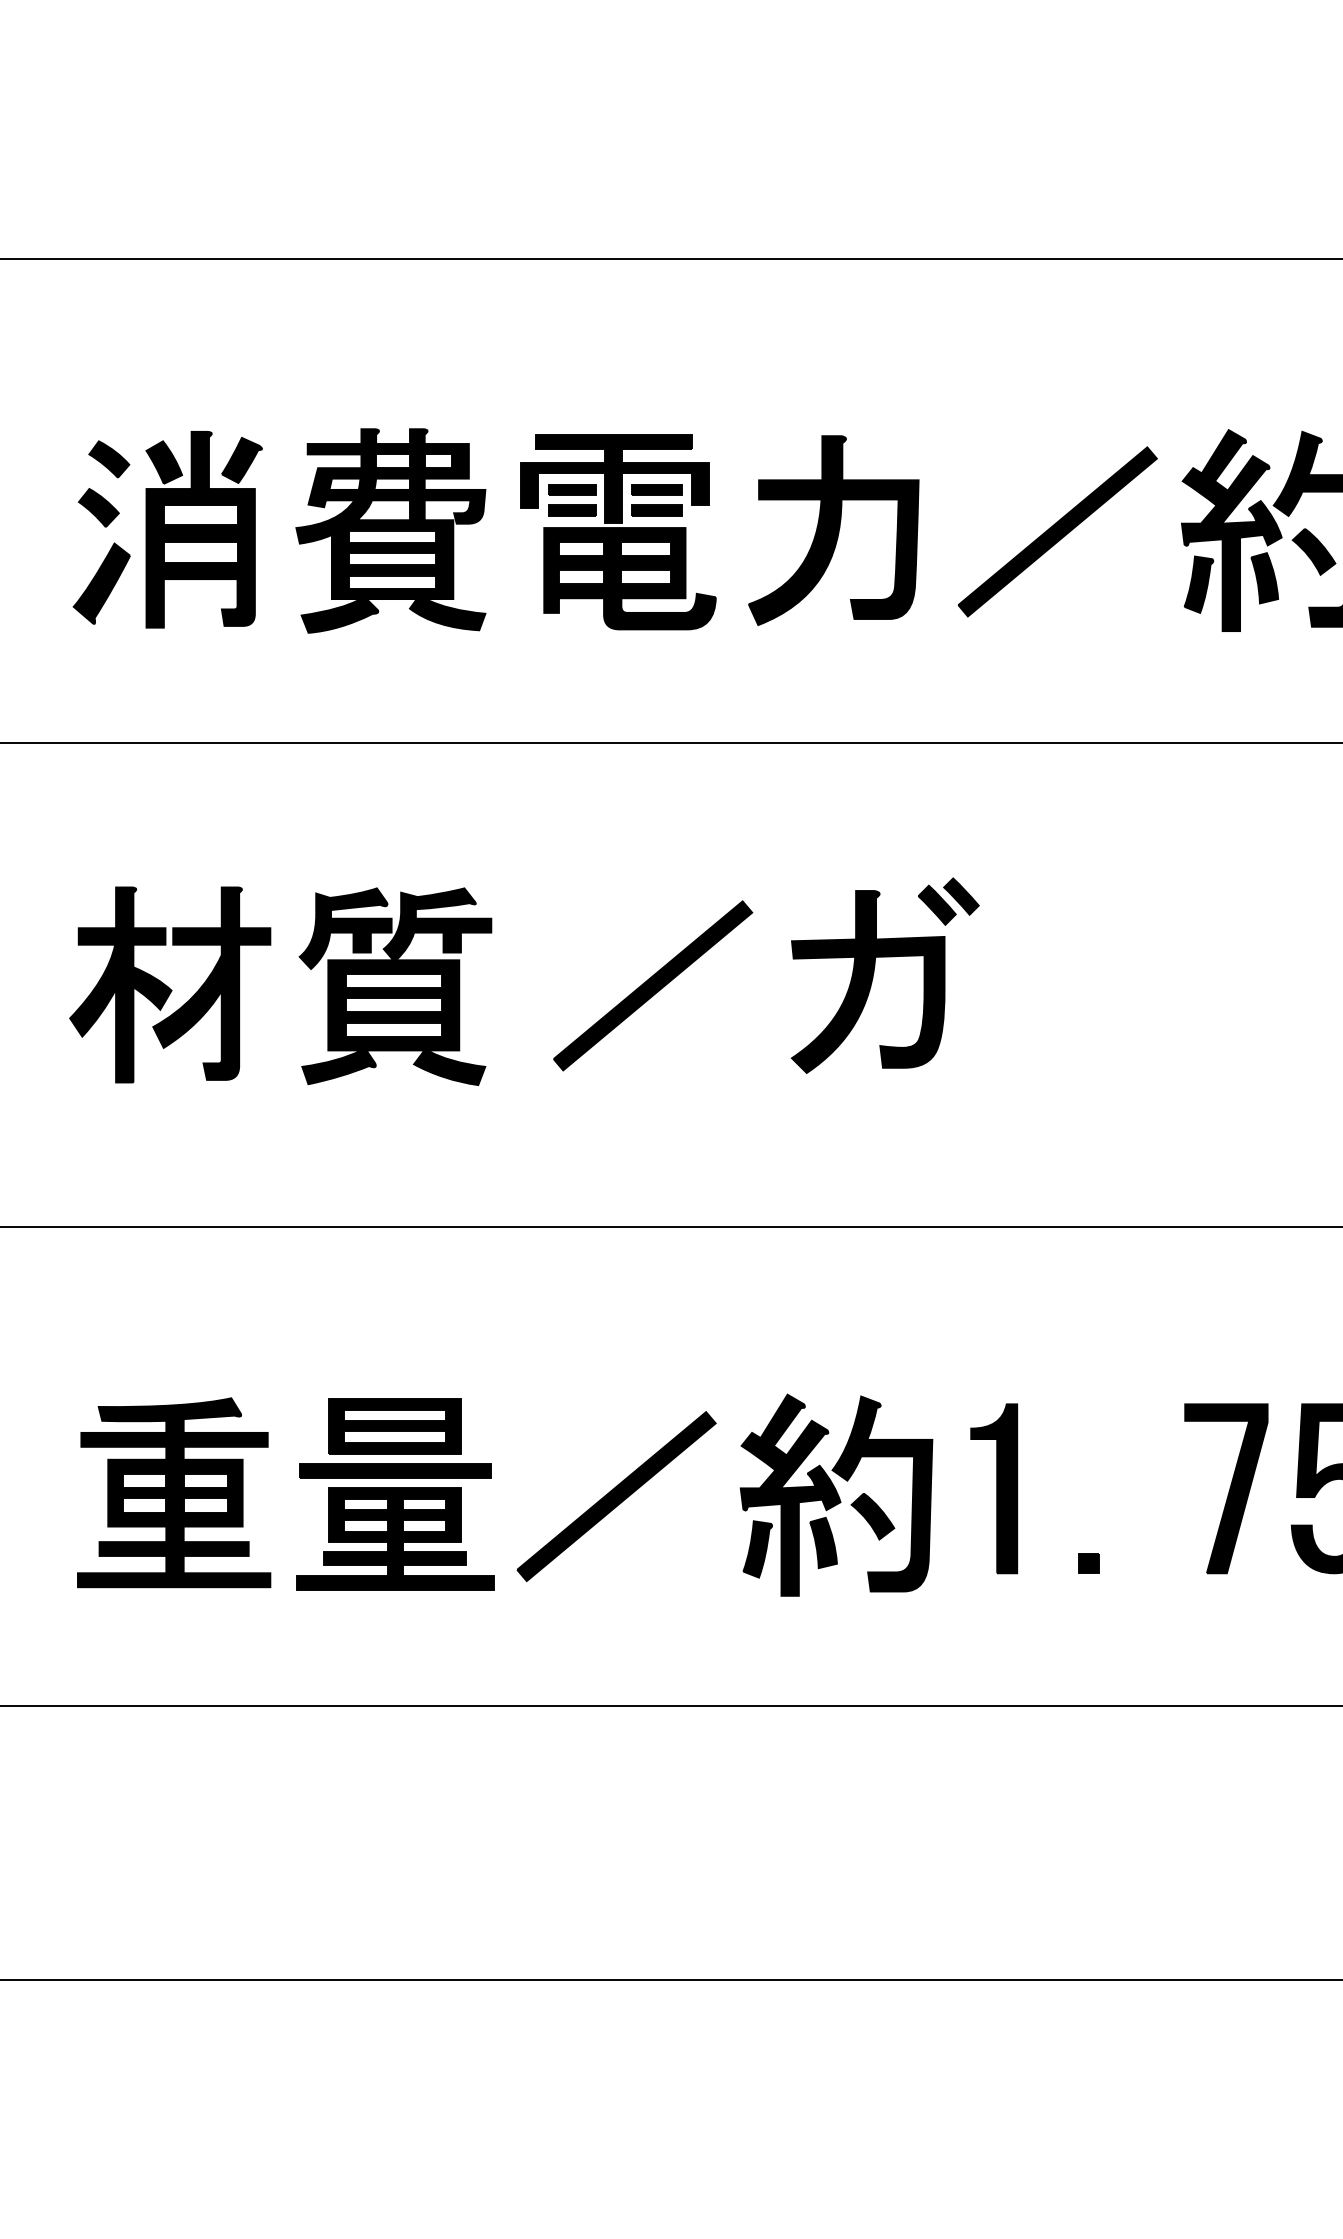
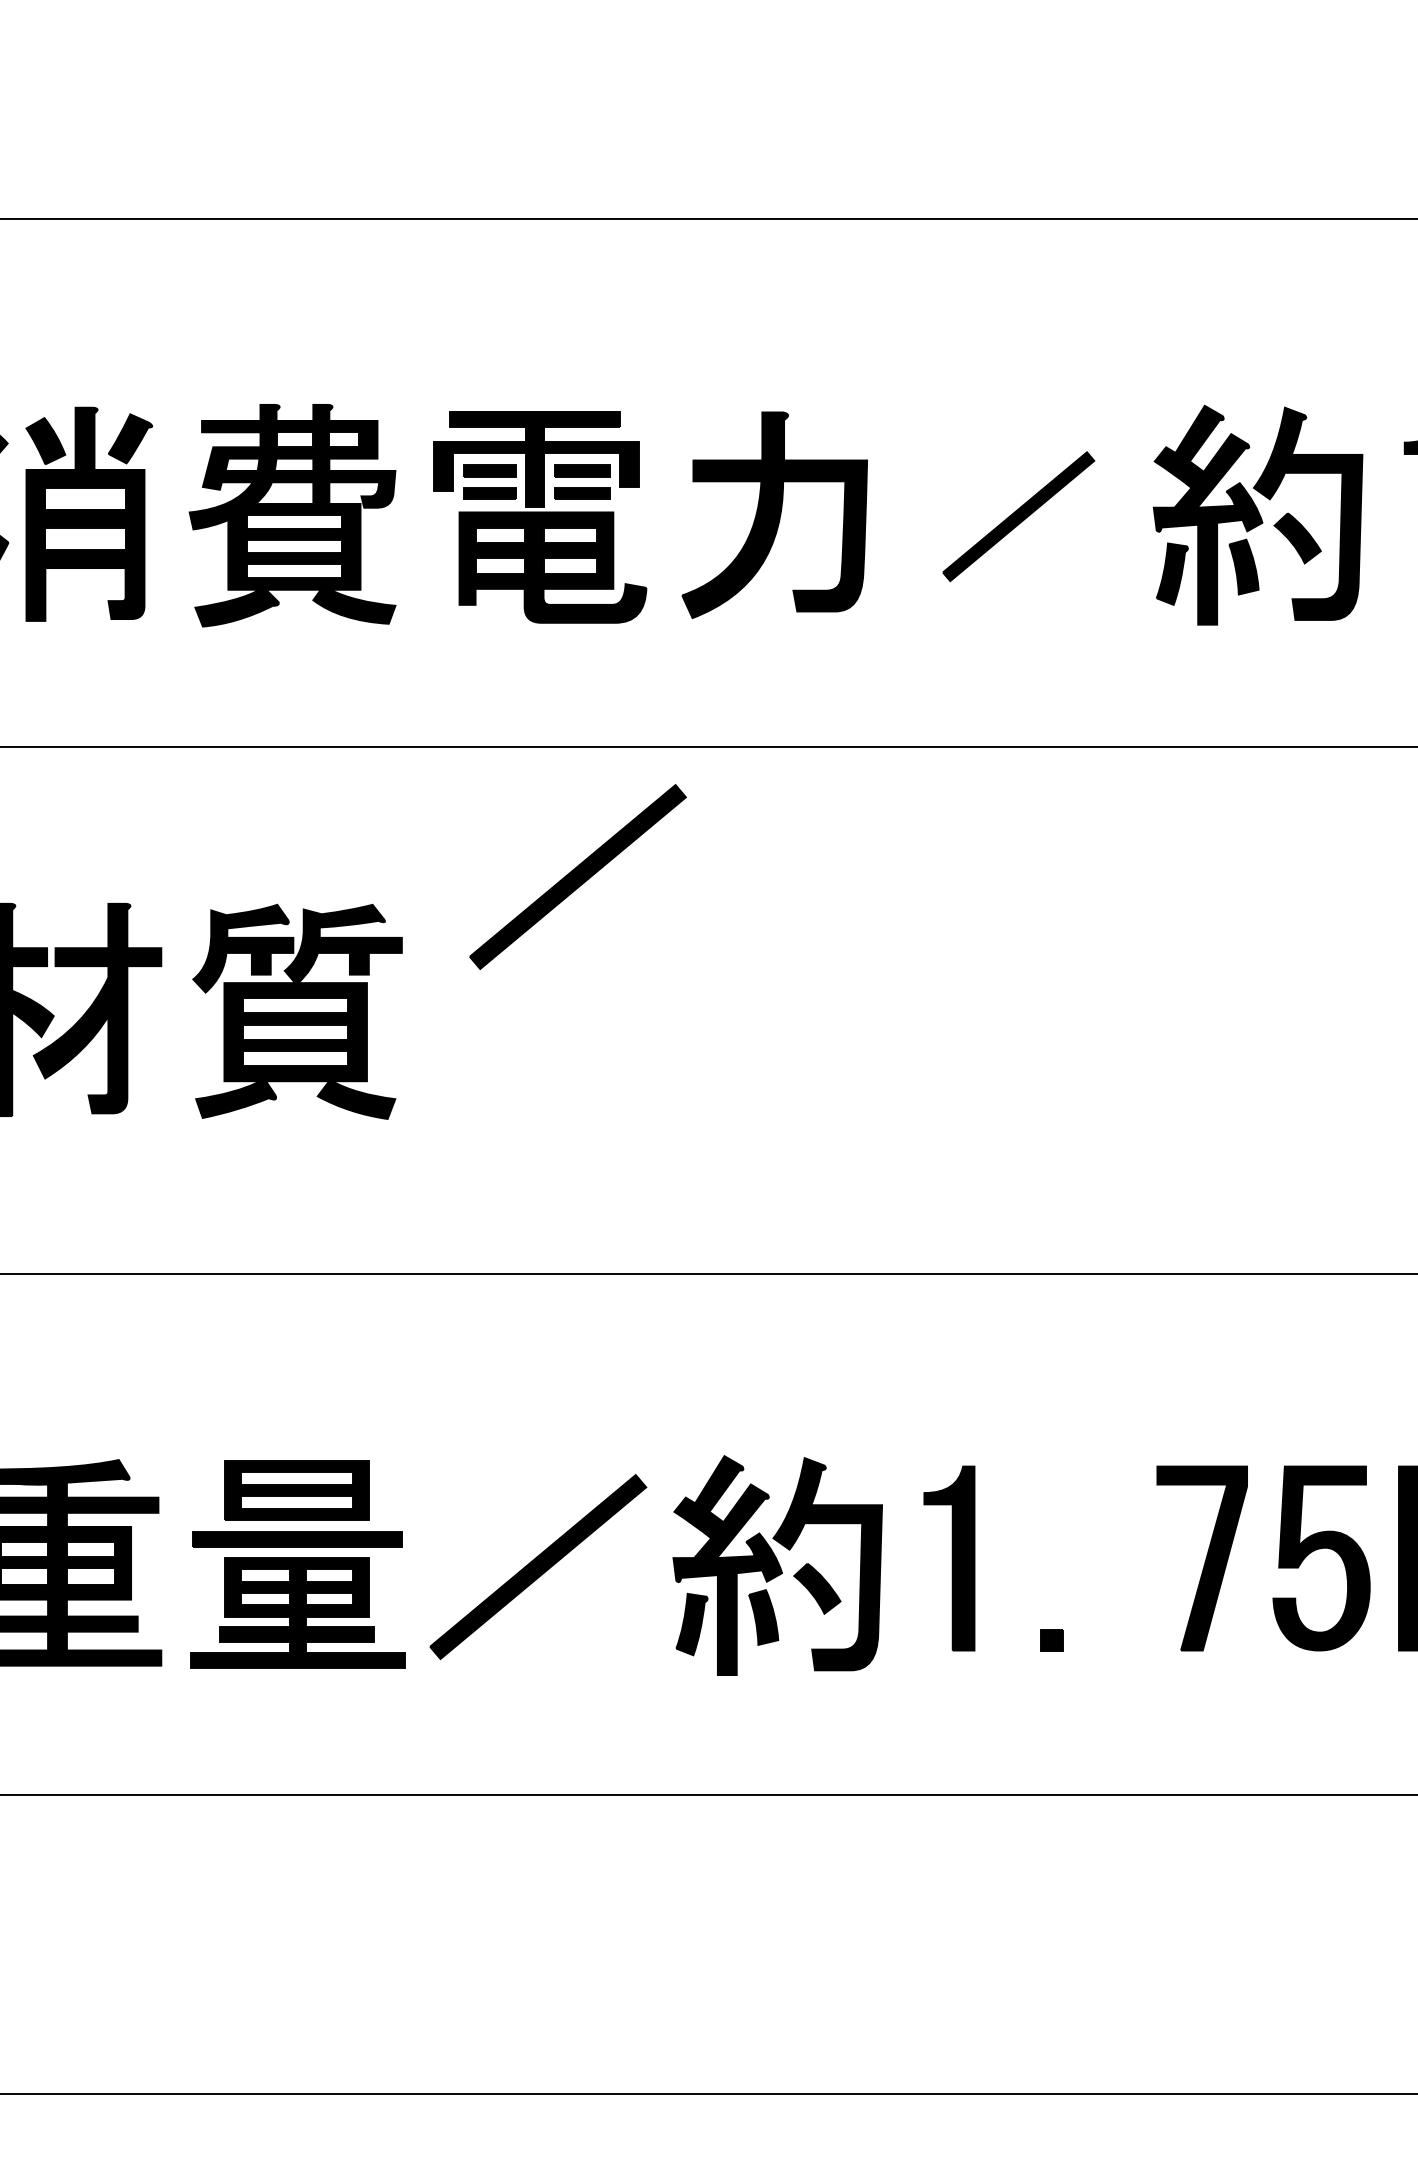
part: (1057, 531) -> (1018, 516), size x0.7
part: (874, 973) -> (819, 997), removed
part: (653, 985) -> (578, 876), moved

